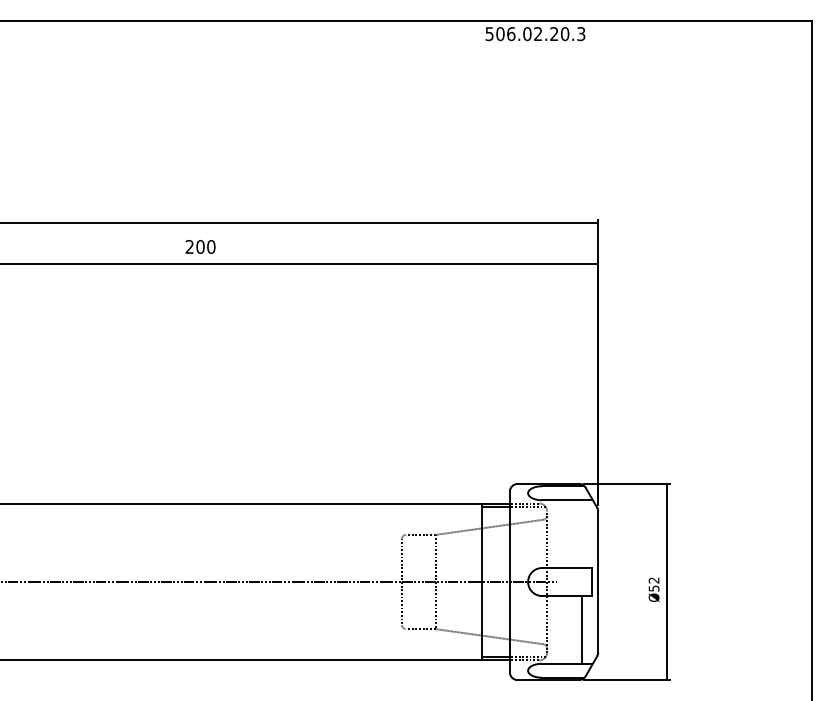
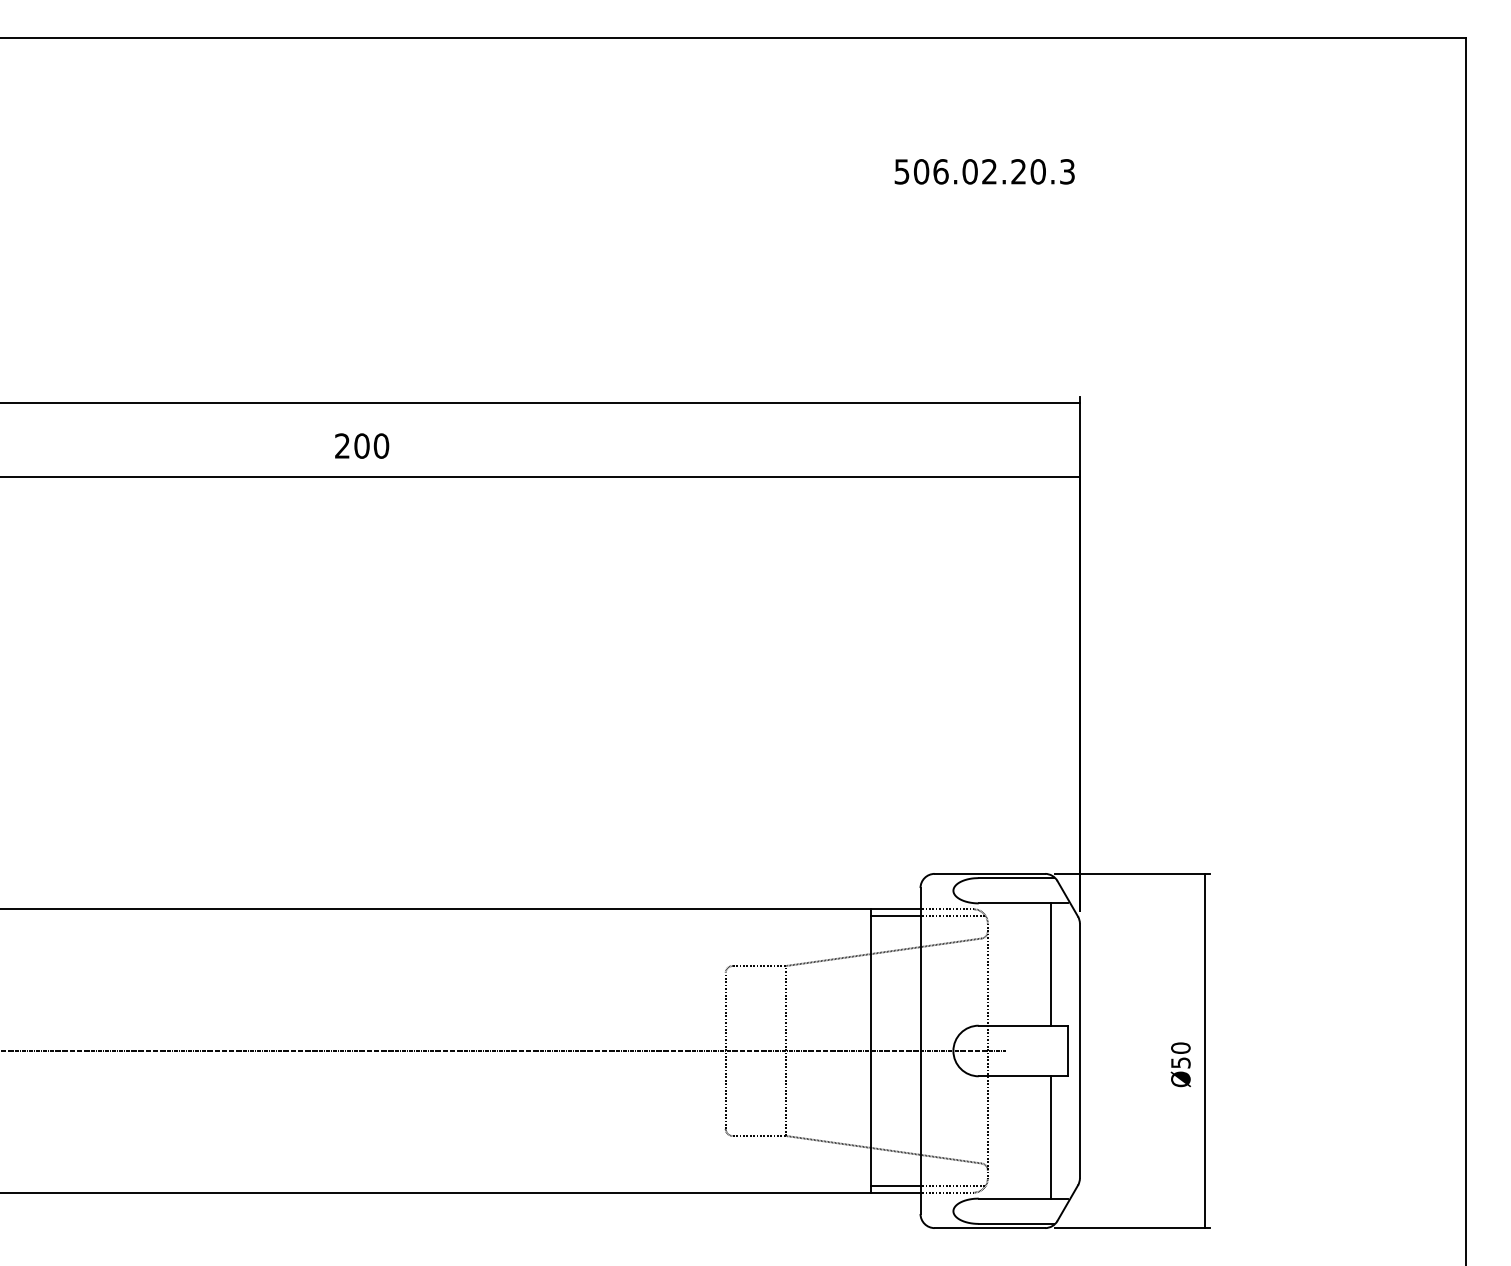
text: (535, 34) -> (984, 172), moved
line: (582, 534) -> (1051, 965), added
text: (653, 580) -> (1179, 1048), Ø52 -> Ø50

